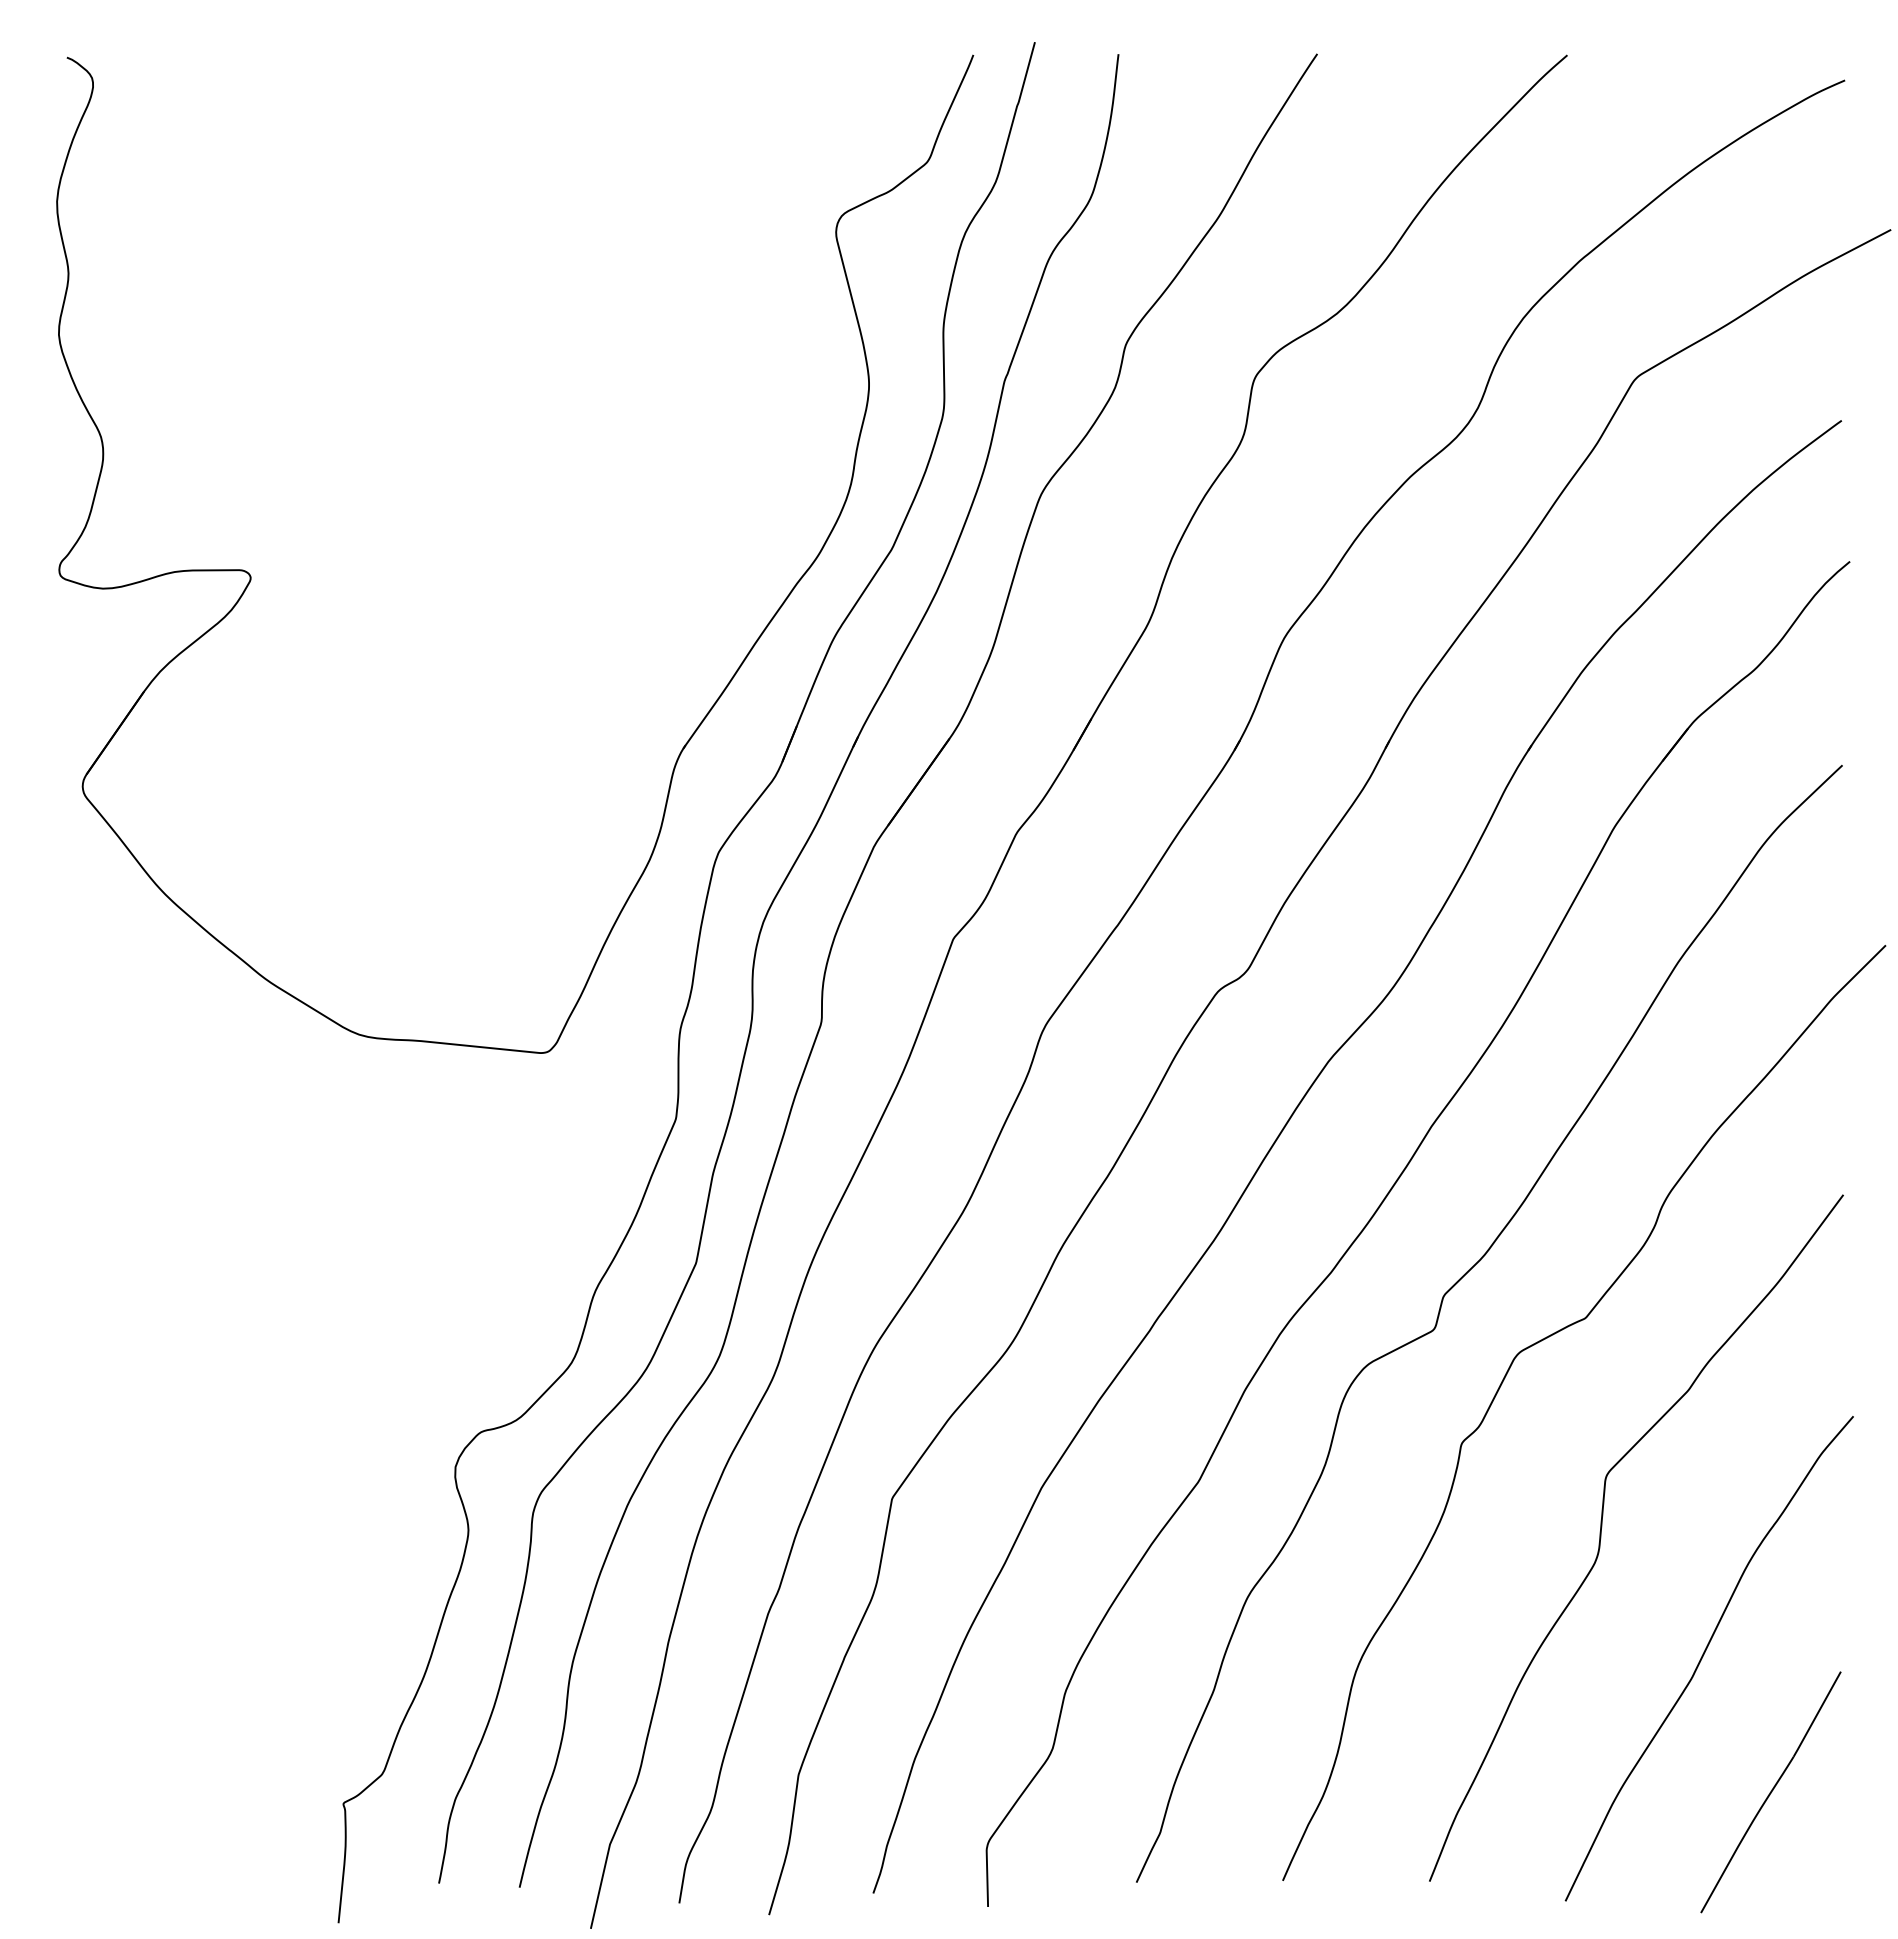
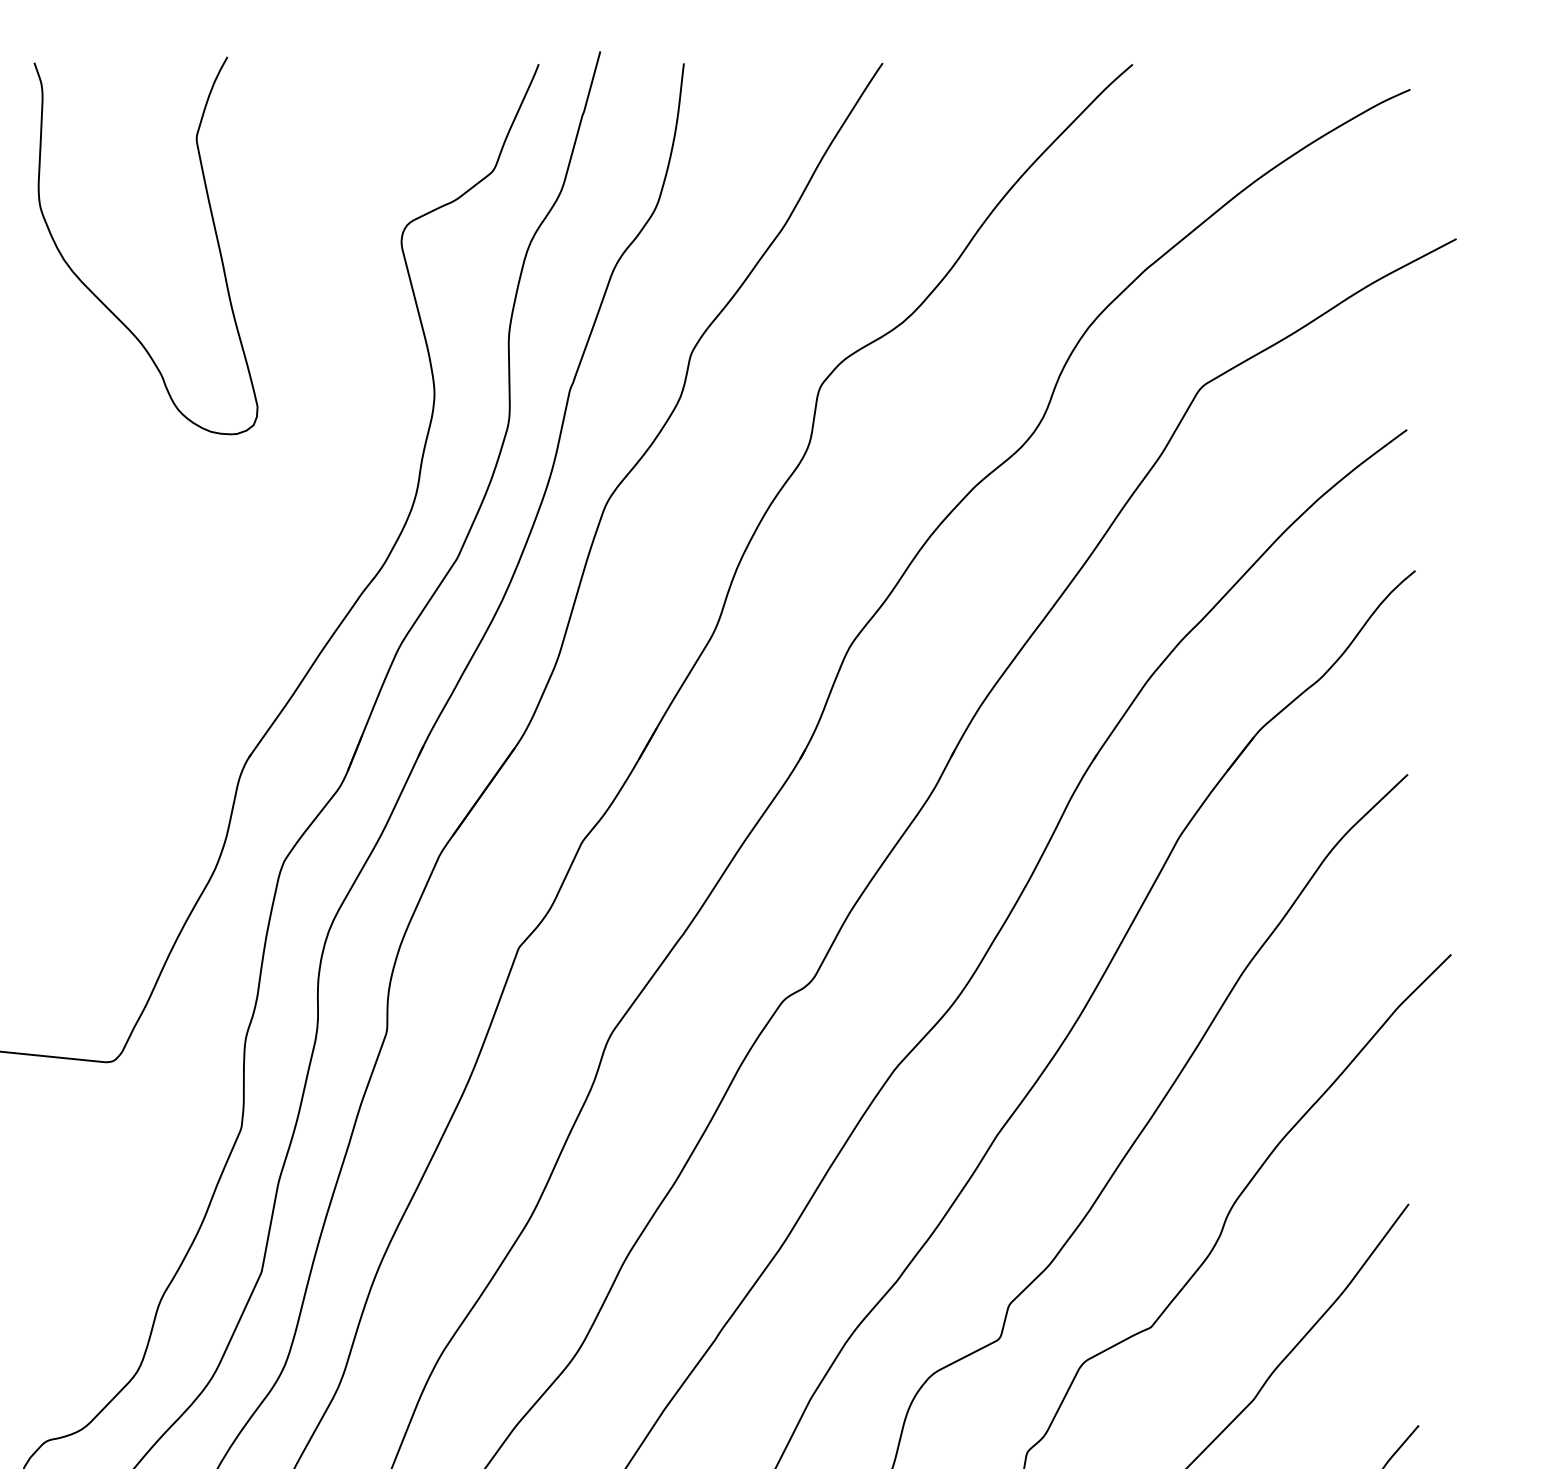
curve: (530, 285) -> (95, 294), added

